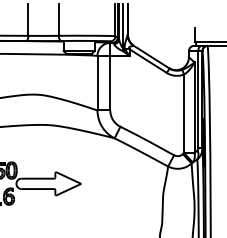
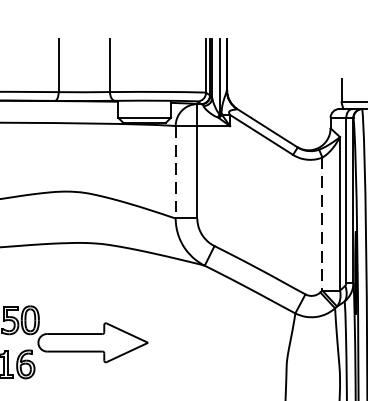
line: (97, 83) -> (175, 172), solid -> dashed
line: (184, 114) -> (323, 225), solid -> dashed

